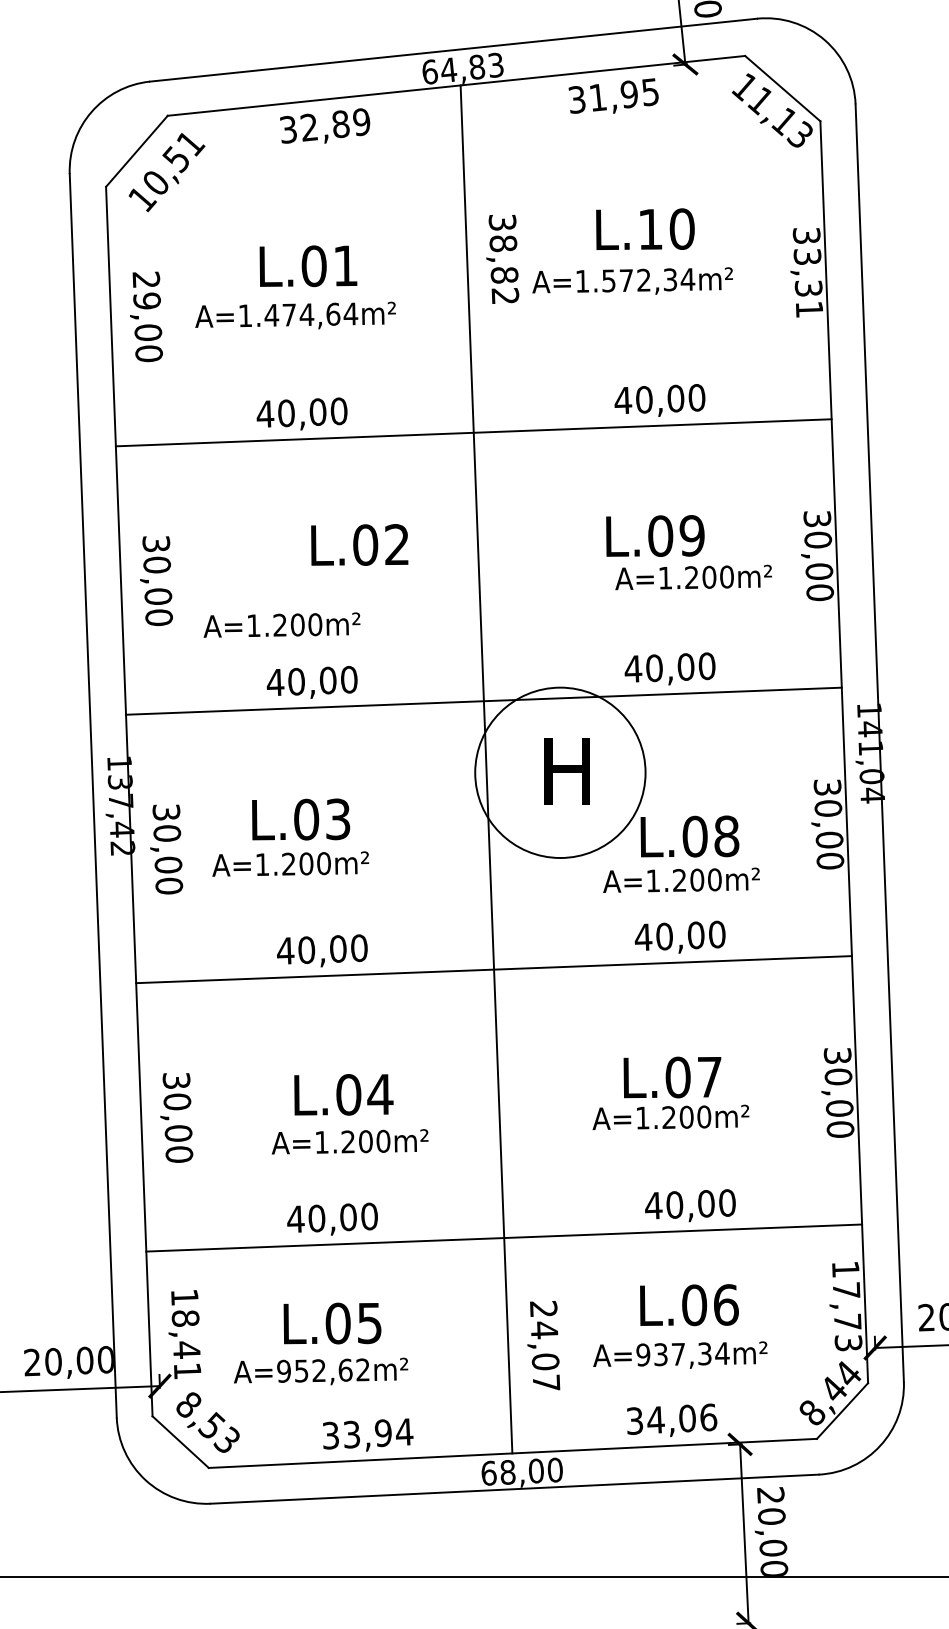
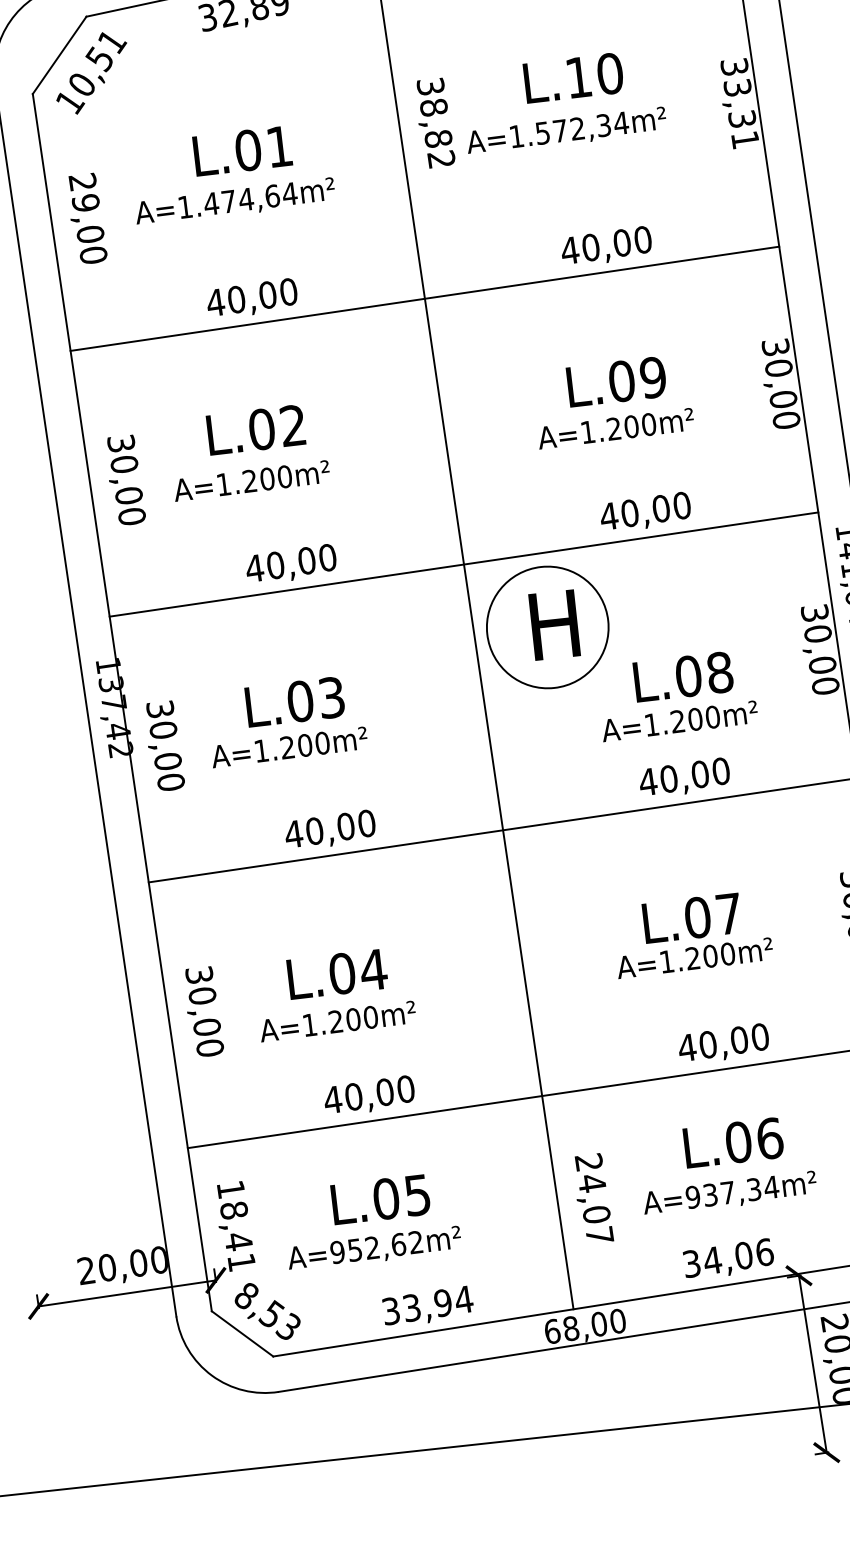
text: (359, 544) -> (255, 429), moved
text: (693, 577) -> (615, 428), moved
text: (281, 624) -> (251, 480), moved
circle: (560, 772) -> (547, 627), size x0.71
text: (343, 1094) -> (337, 973), moved
text: (349, 1141) -> (337, 1021), moved

